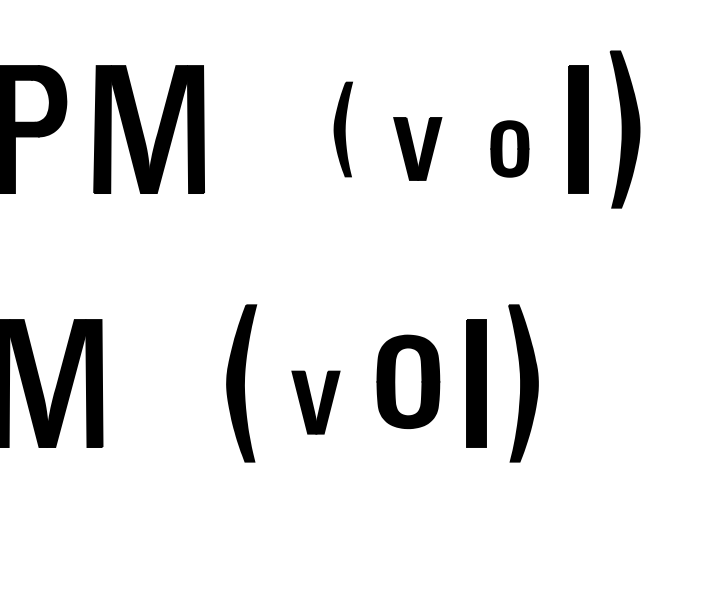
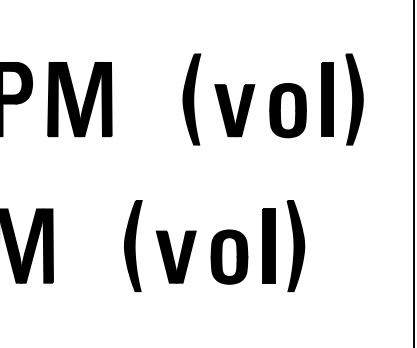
part: (342, 129) -> (191, 99), size x1.67
part: (417, 148) -> (234, 110), size x1.43
part: (508, 148) -> (287, 110), size x1.67
part: (408, 380) -> (229, 256), moved
part: (314, 401) -> (175, 256), size x1.43

